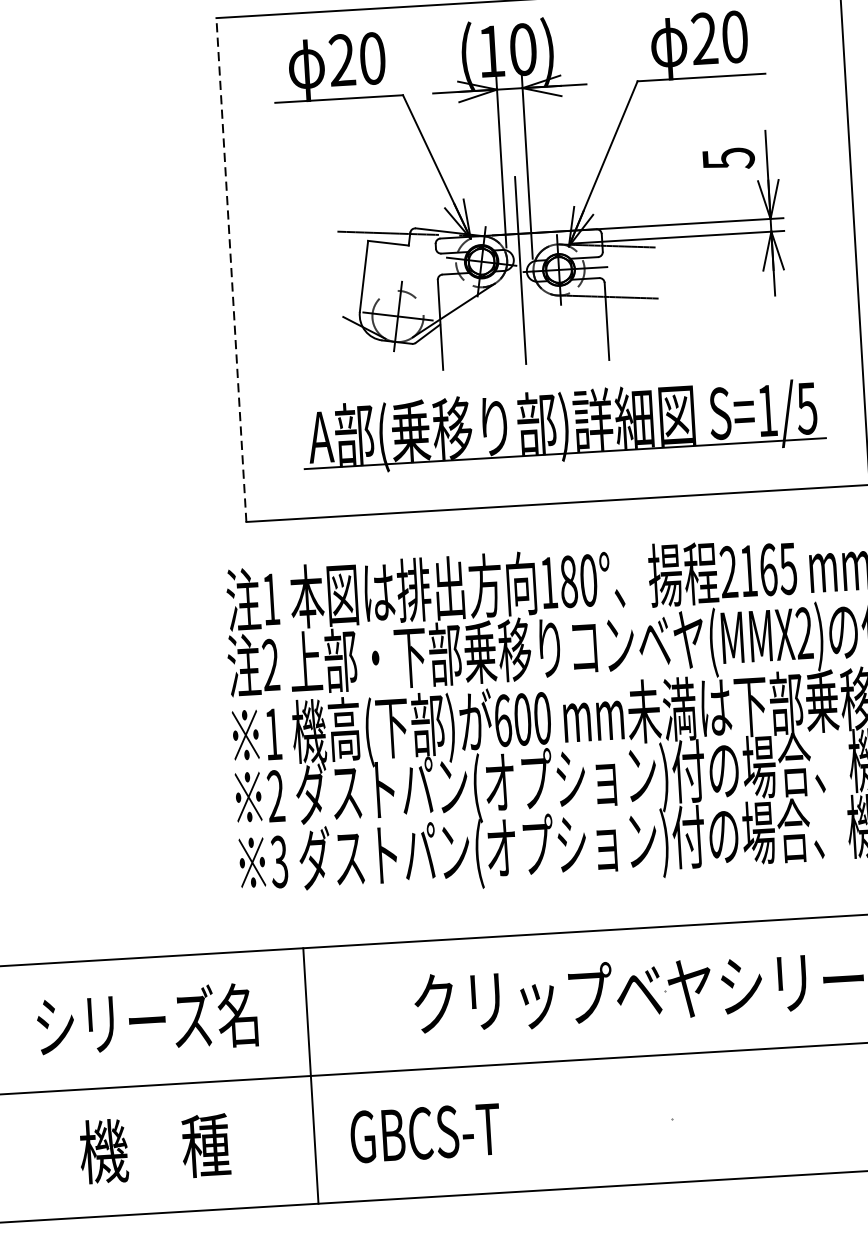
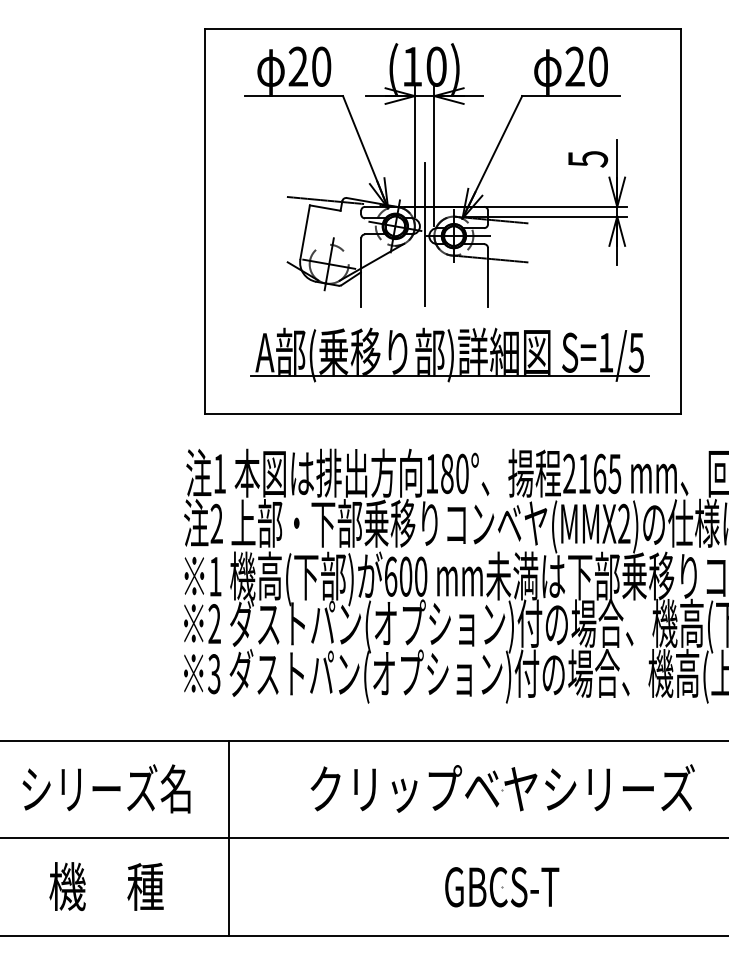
line: (231, 268) -> (204, 220), dashed -> solid
text: (425, 1133) -> (502, 887), moved

